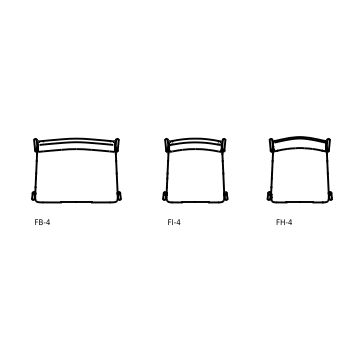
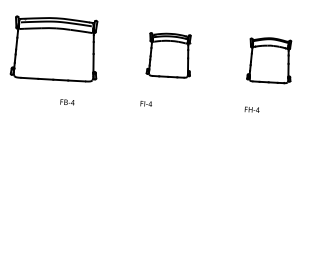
part: (299, 169) -> (269, 59), size x0.7
part: (195, 170) -> (169, 55), size x0.7
text: (42, 221) -> (67, 101), moved

